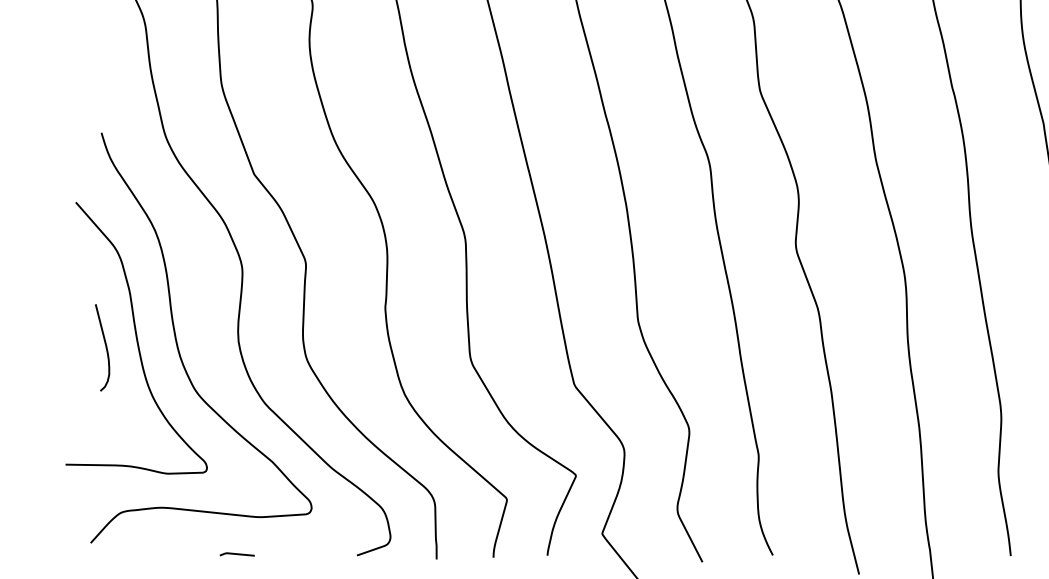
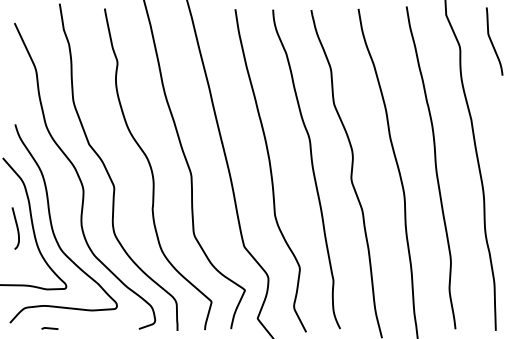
line: (236, 554) -> (49, 328), moved

